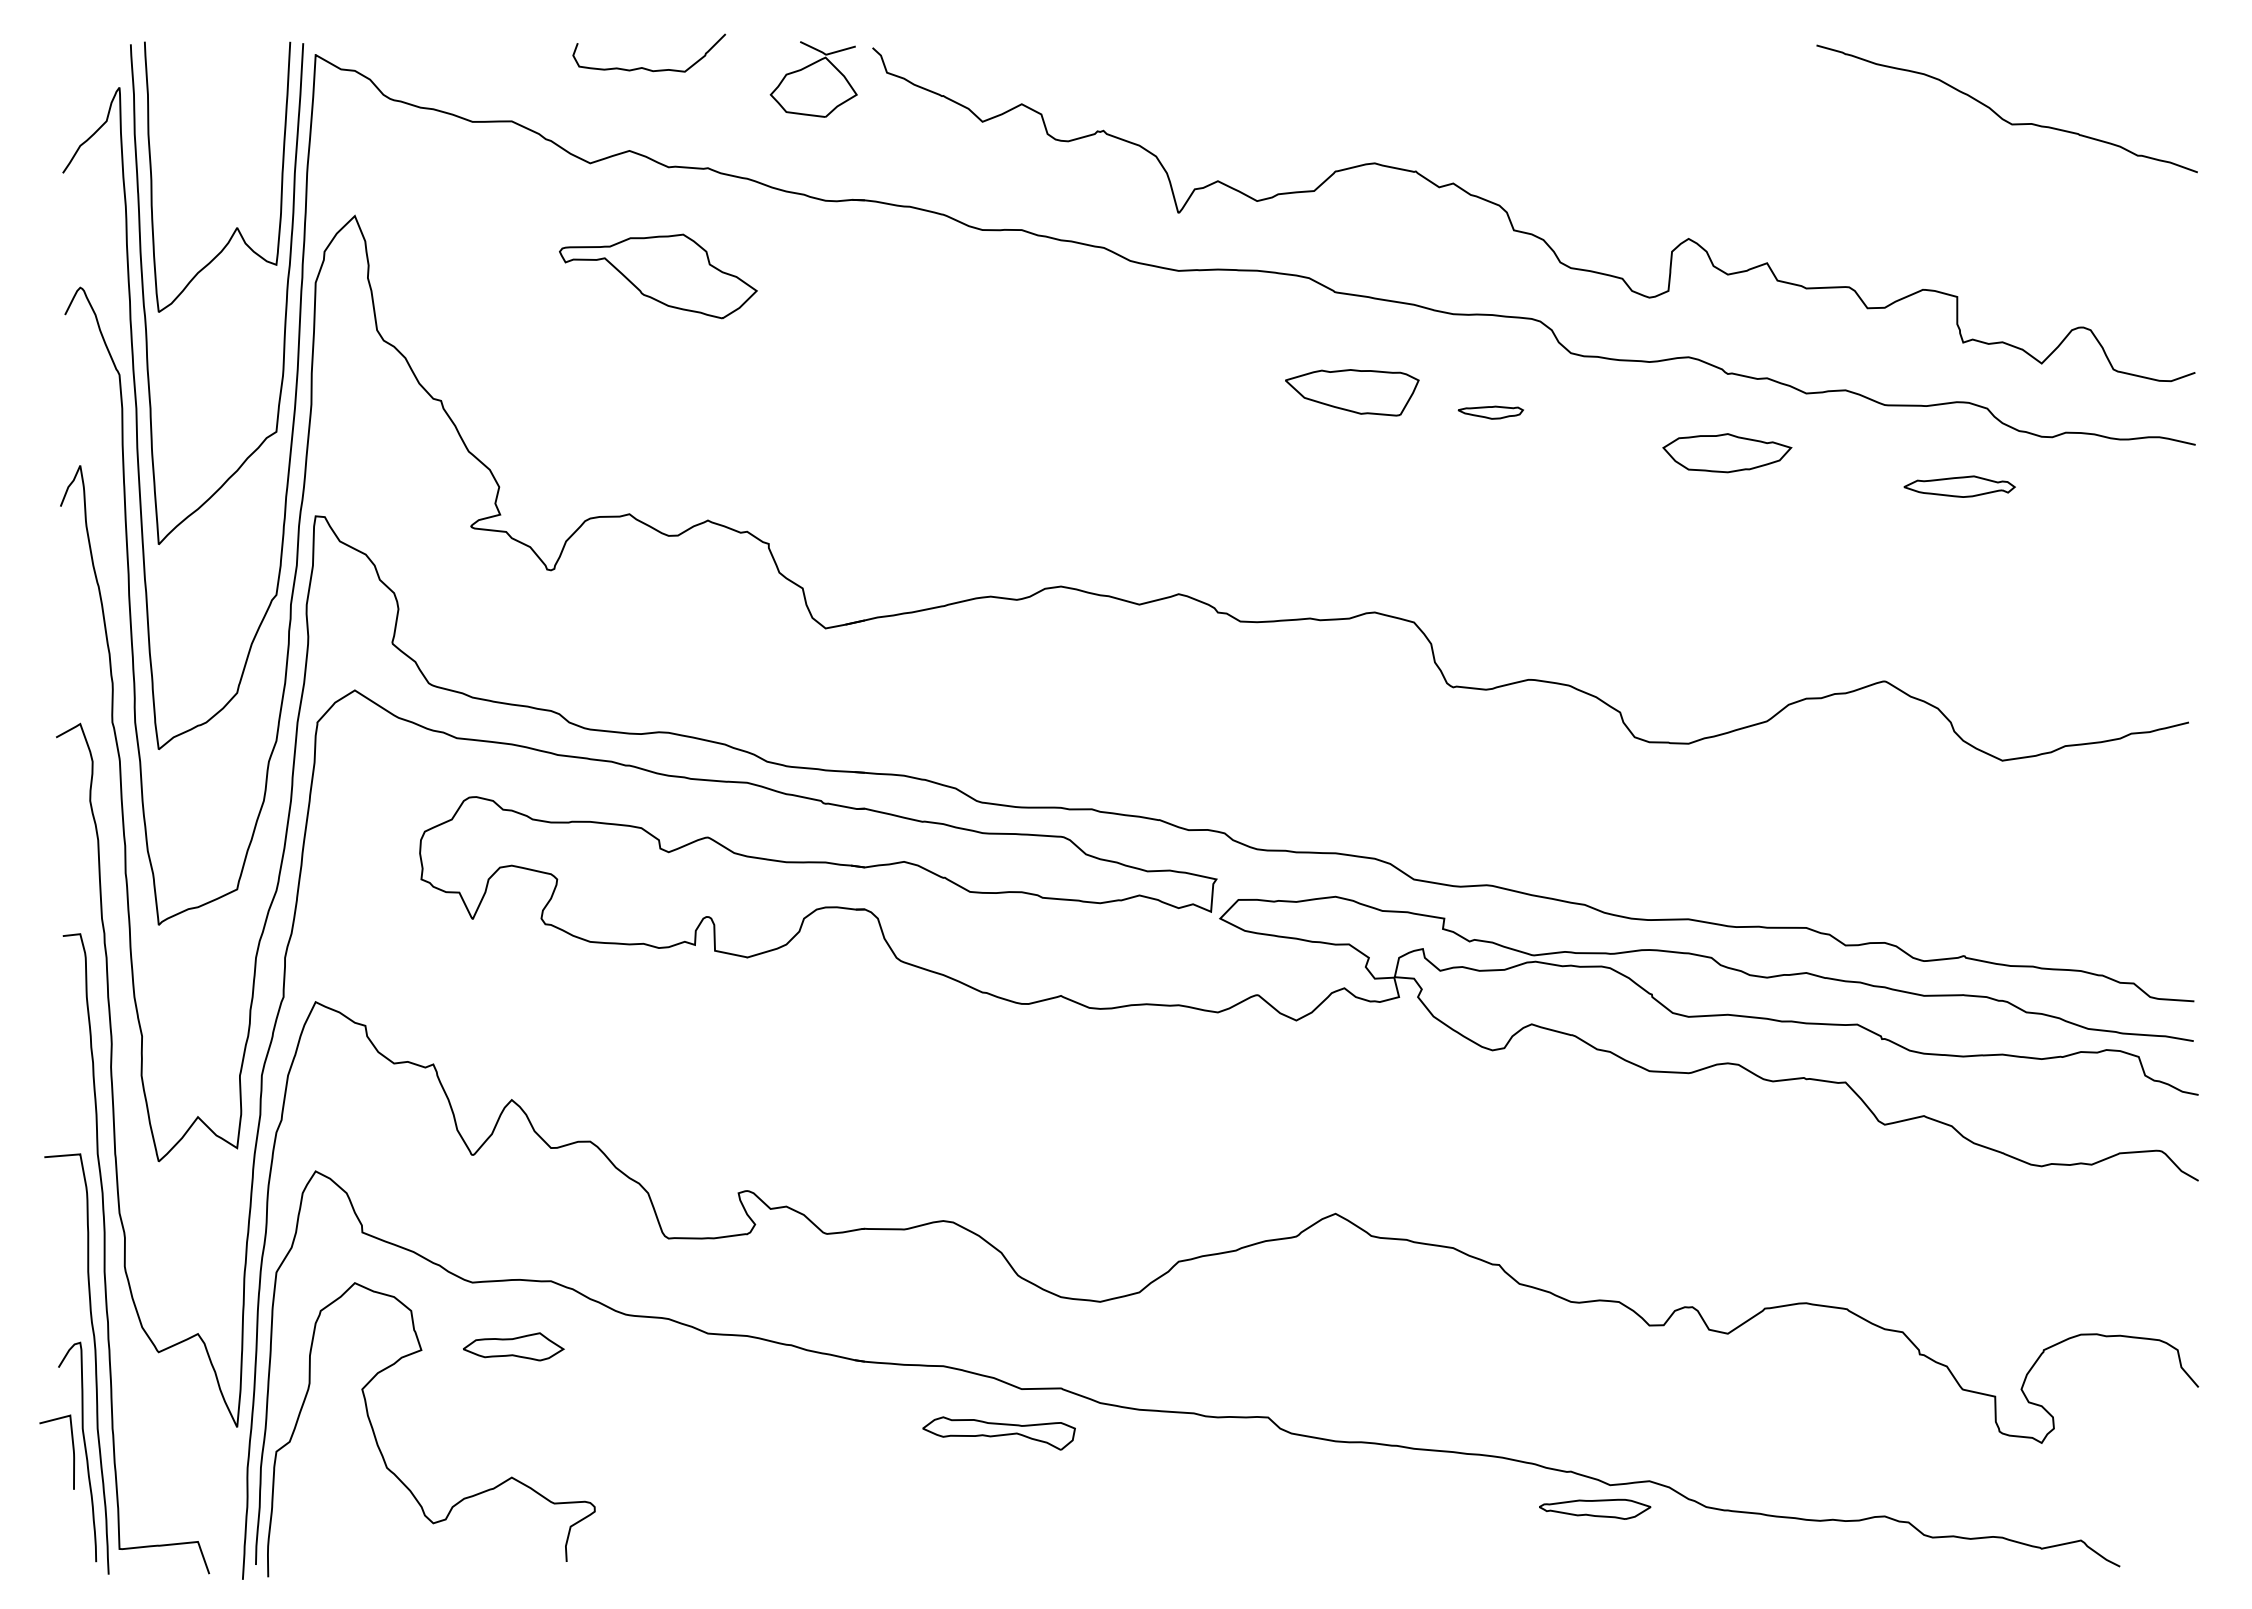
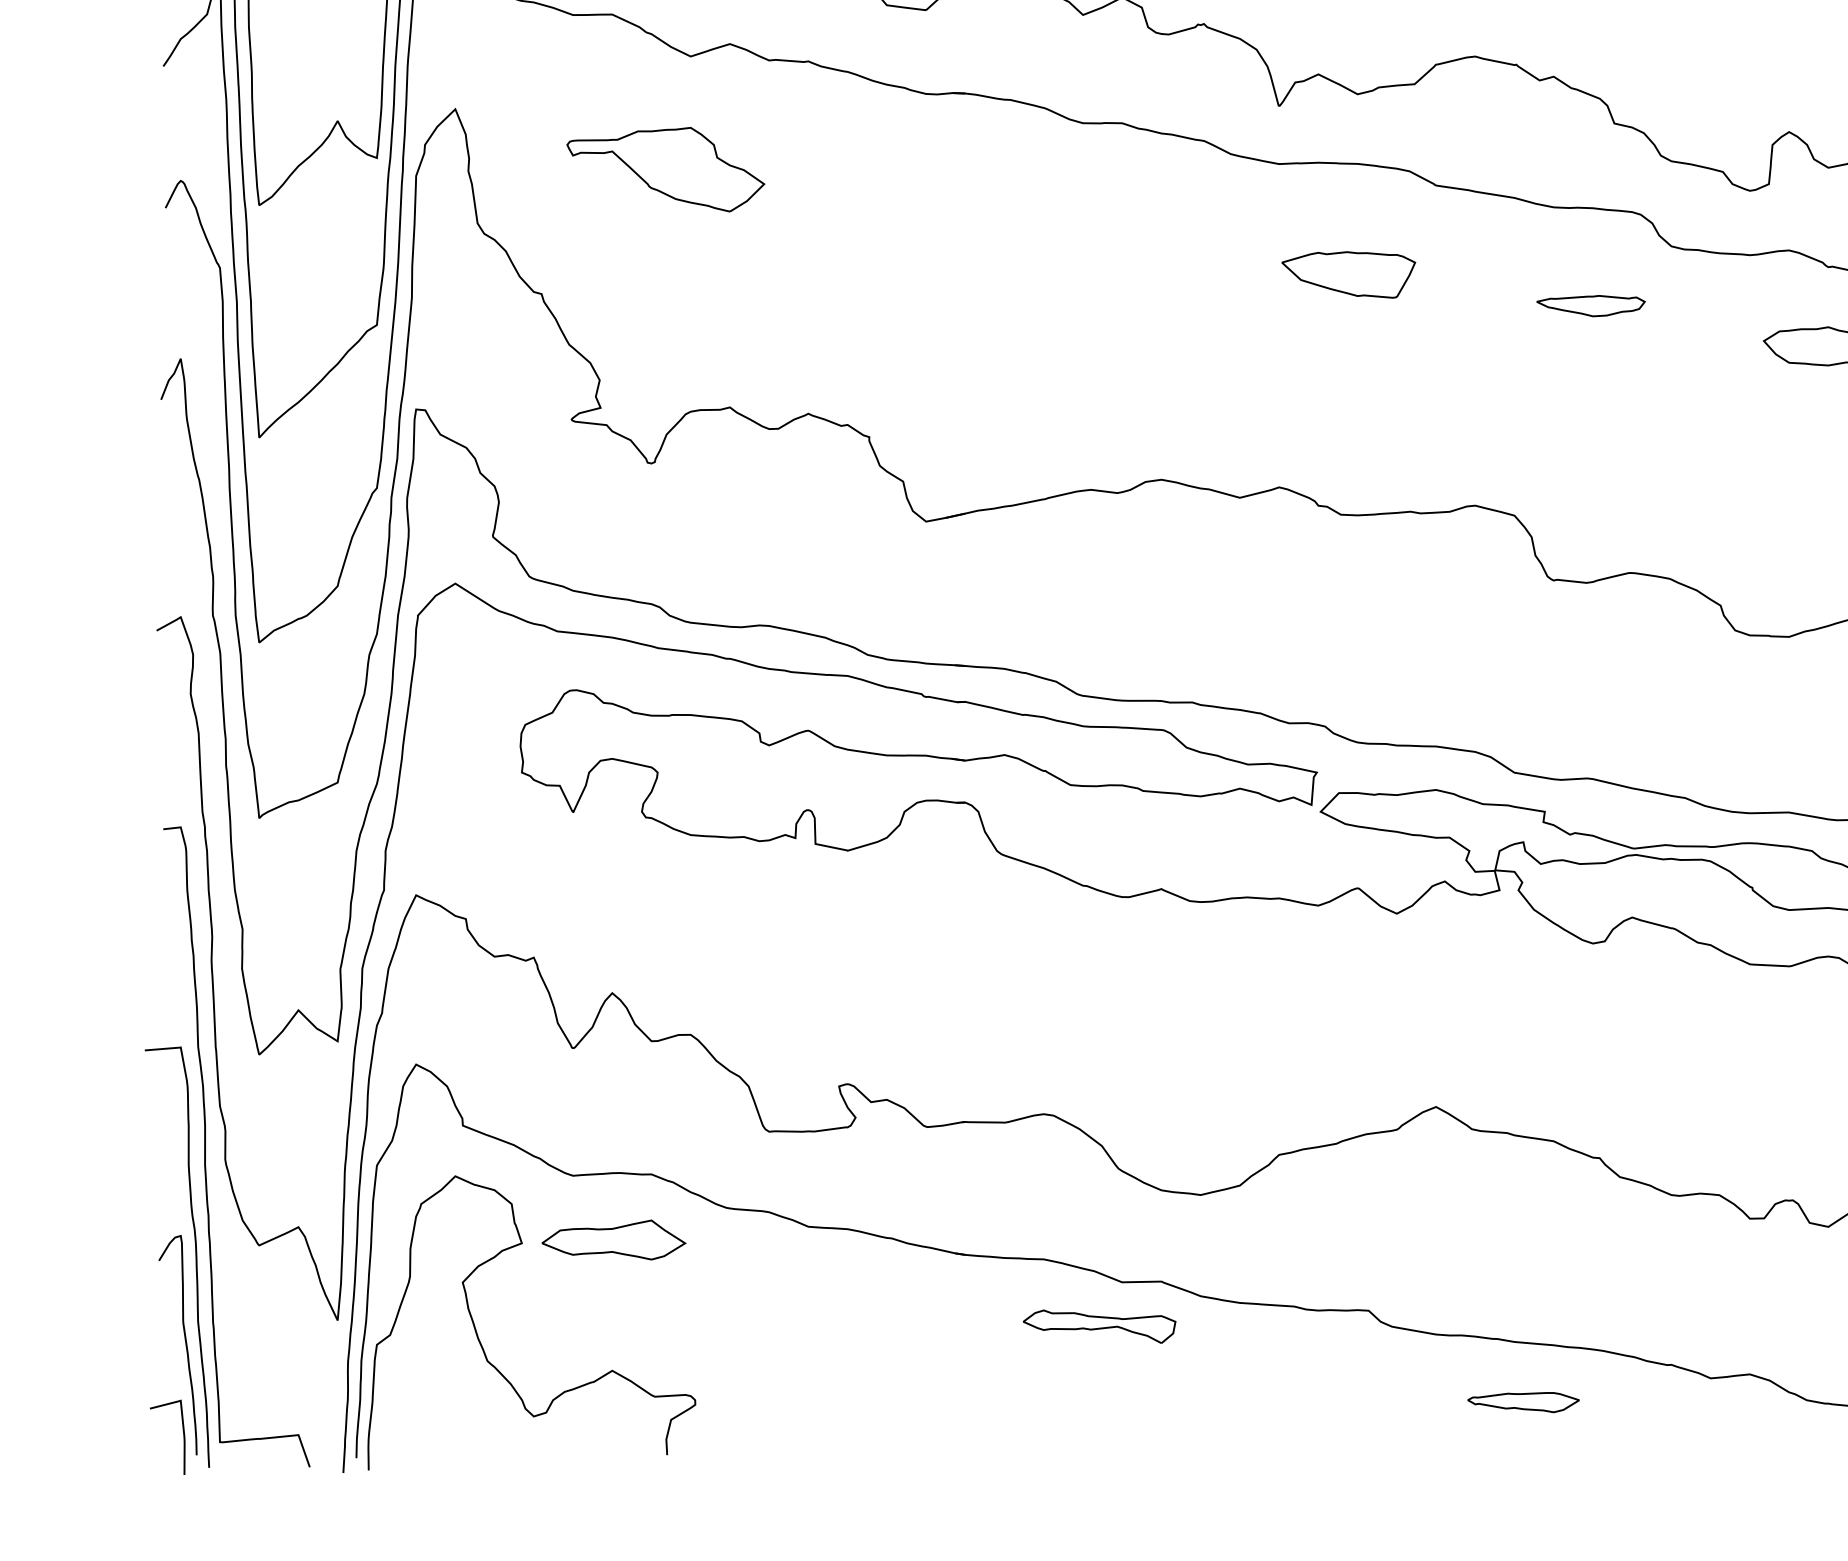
part: (658, 276) -> (665, 169), moved
part: (1352, 392) -> (1348, 274), moved
part: (1490, 412) -> (1590, 305), size x1.67
part: (513, 1346) -> (613, 1239), size x1.43
curve: (72, 1450) -> (182, 1435), moved
part: (1595, 1508) -> (1523, 1401), moved

